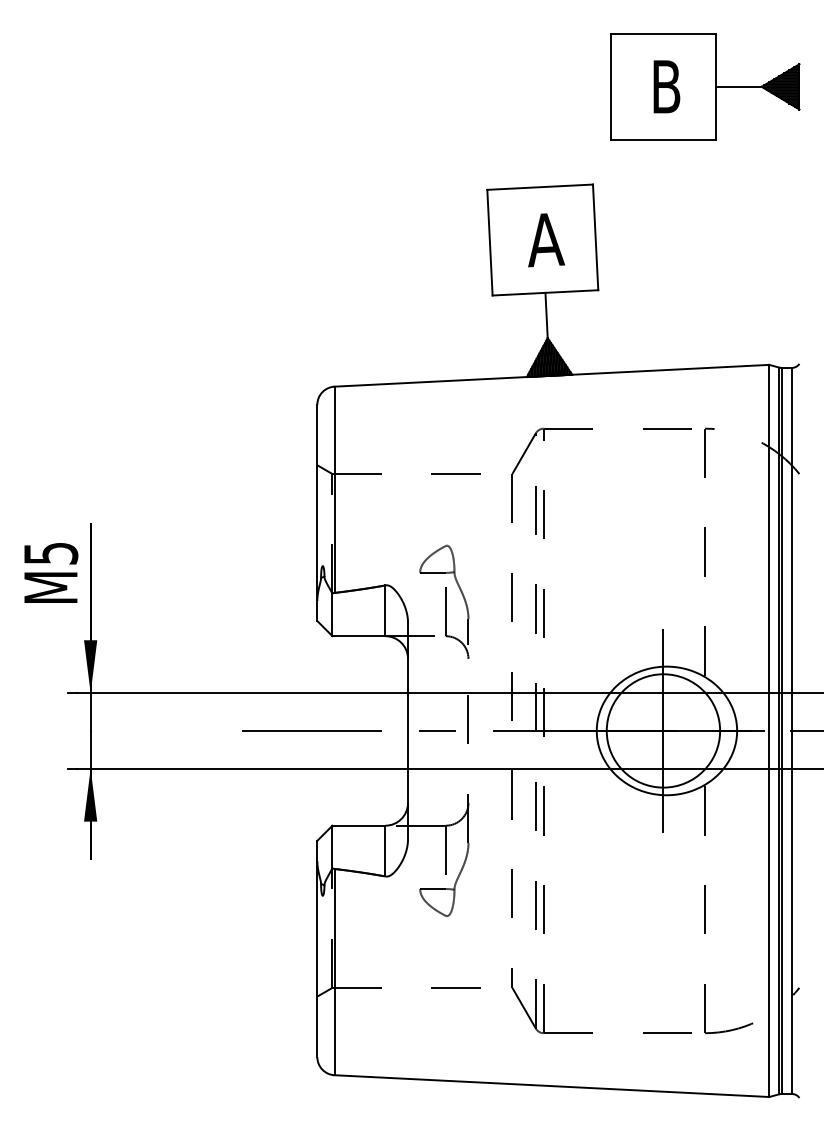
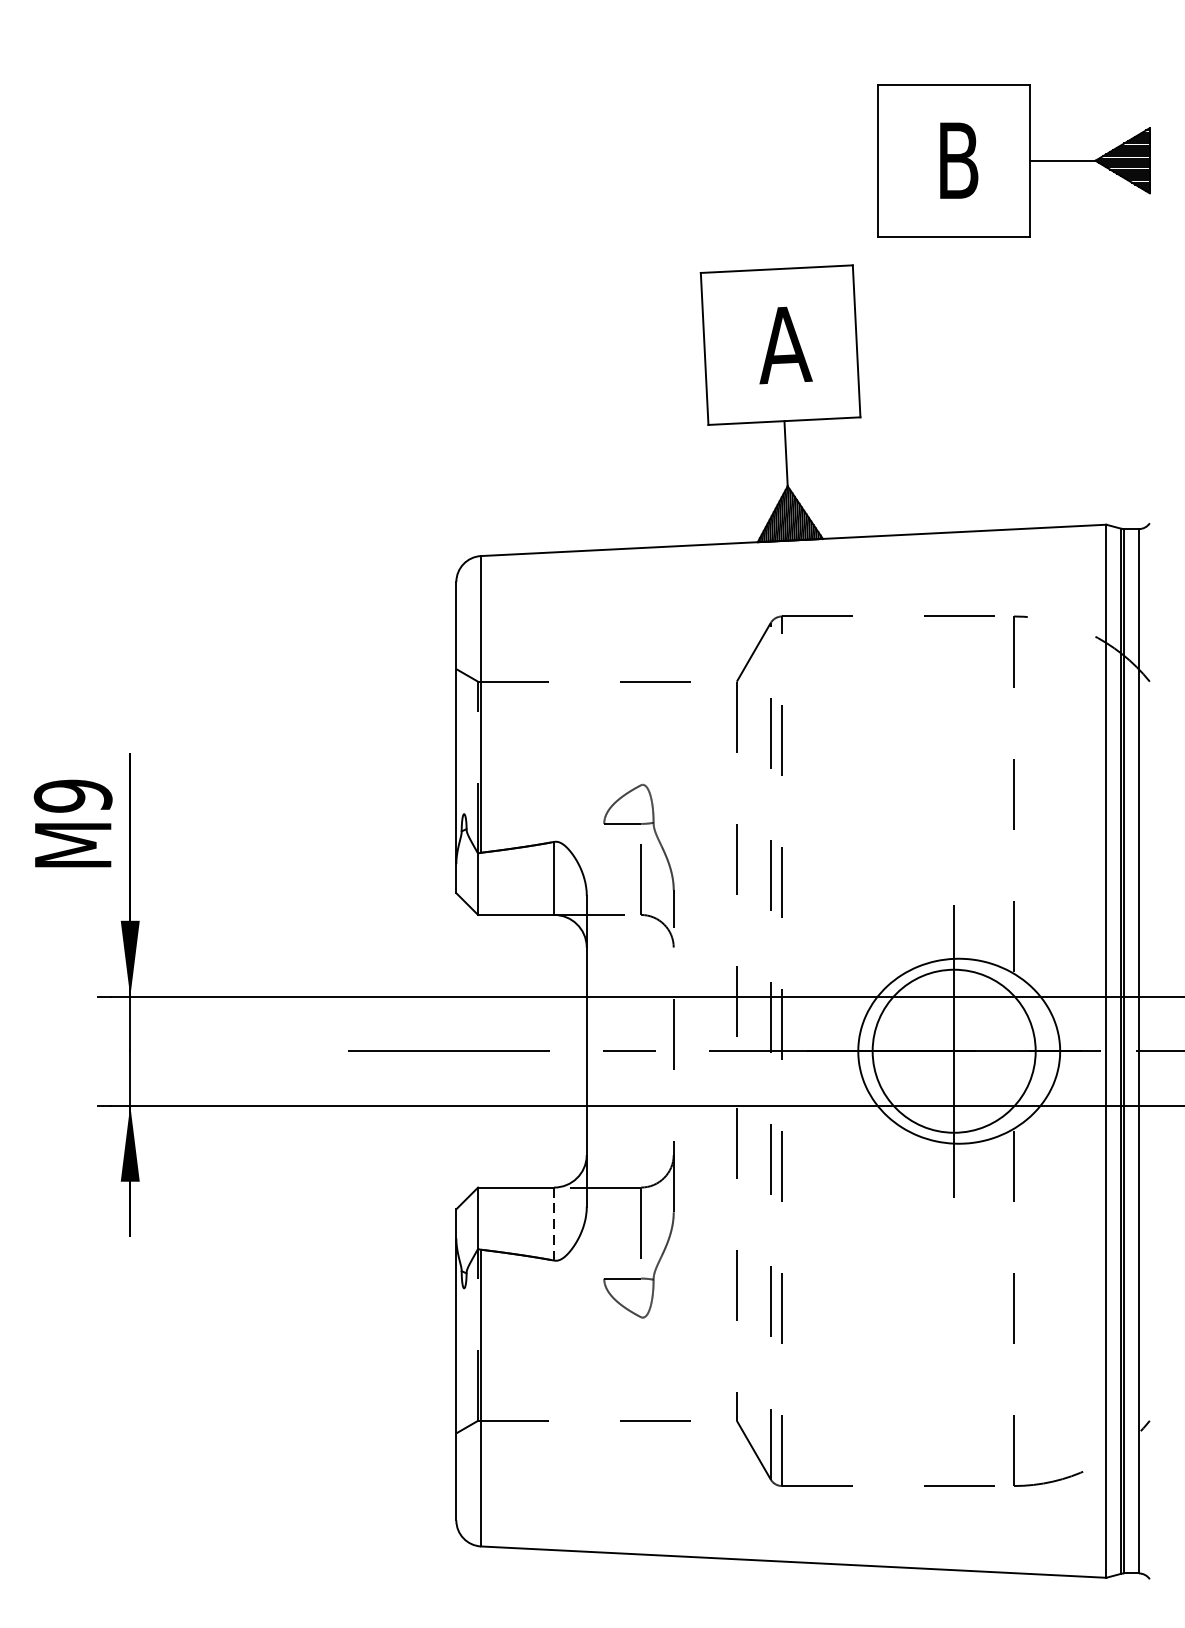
part: (705, 86) -> (1014, 160), moved
text: (50, 553) -> (72, 796), M5 -> M9
line: (385, 851) -> (554, 1224), solid -> dashed

